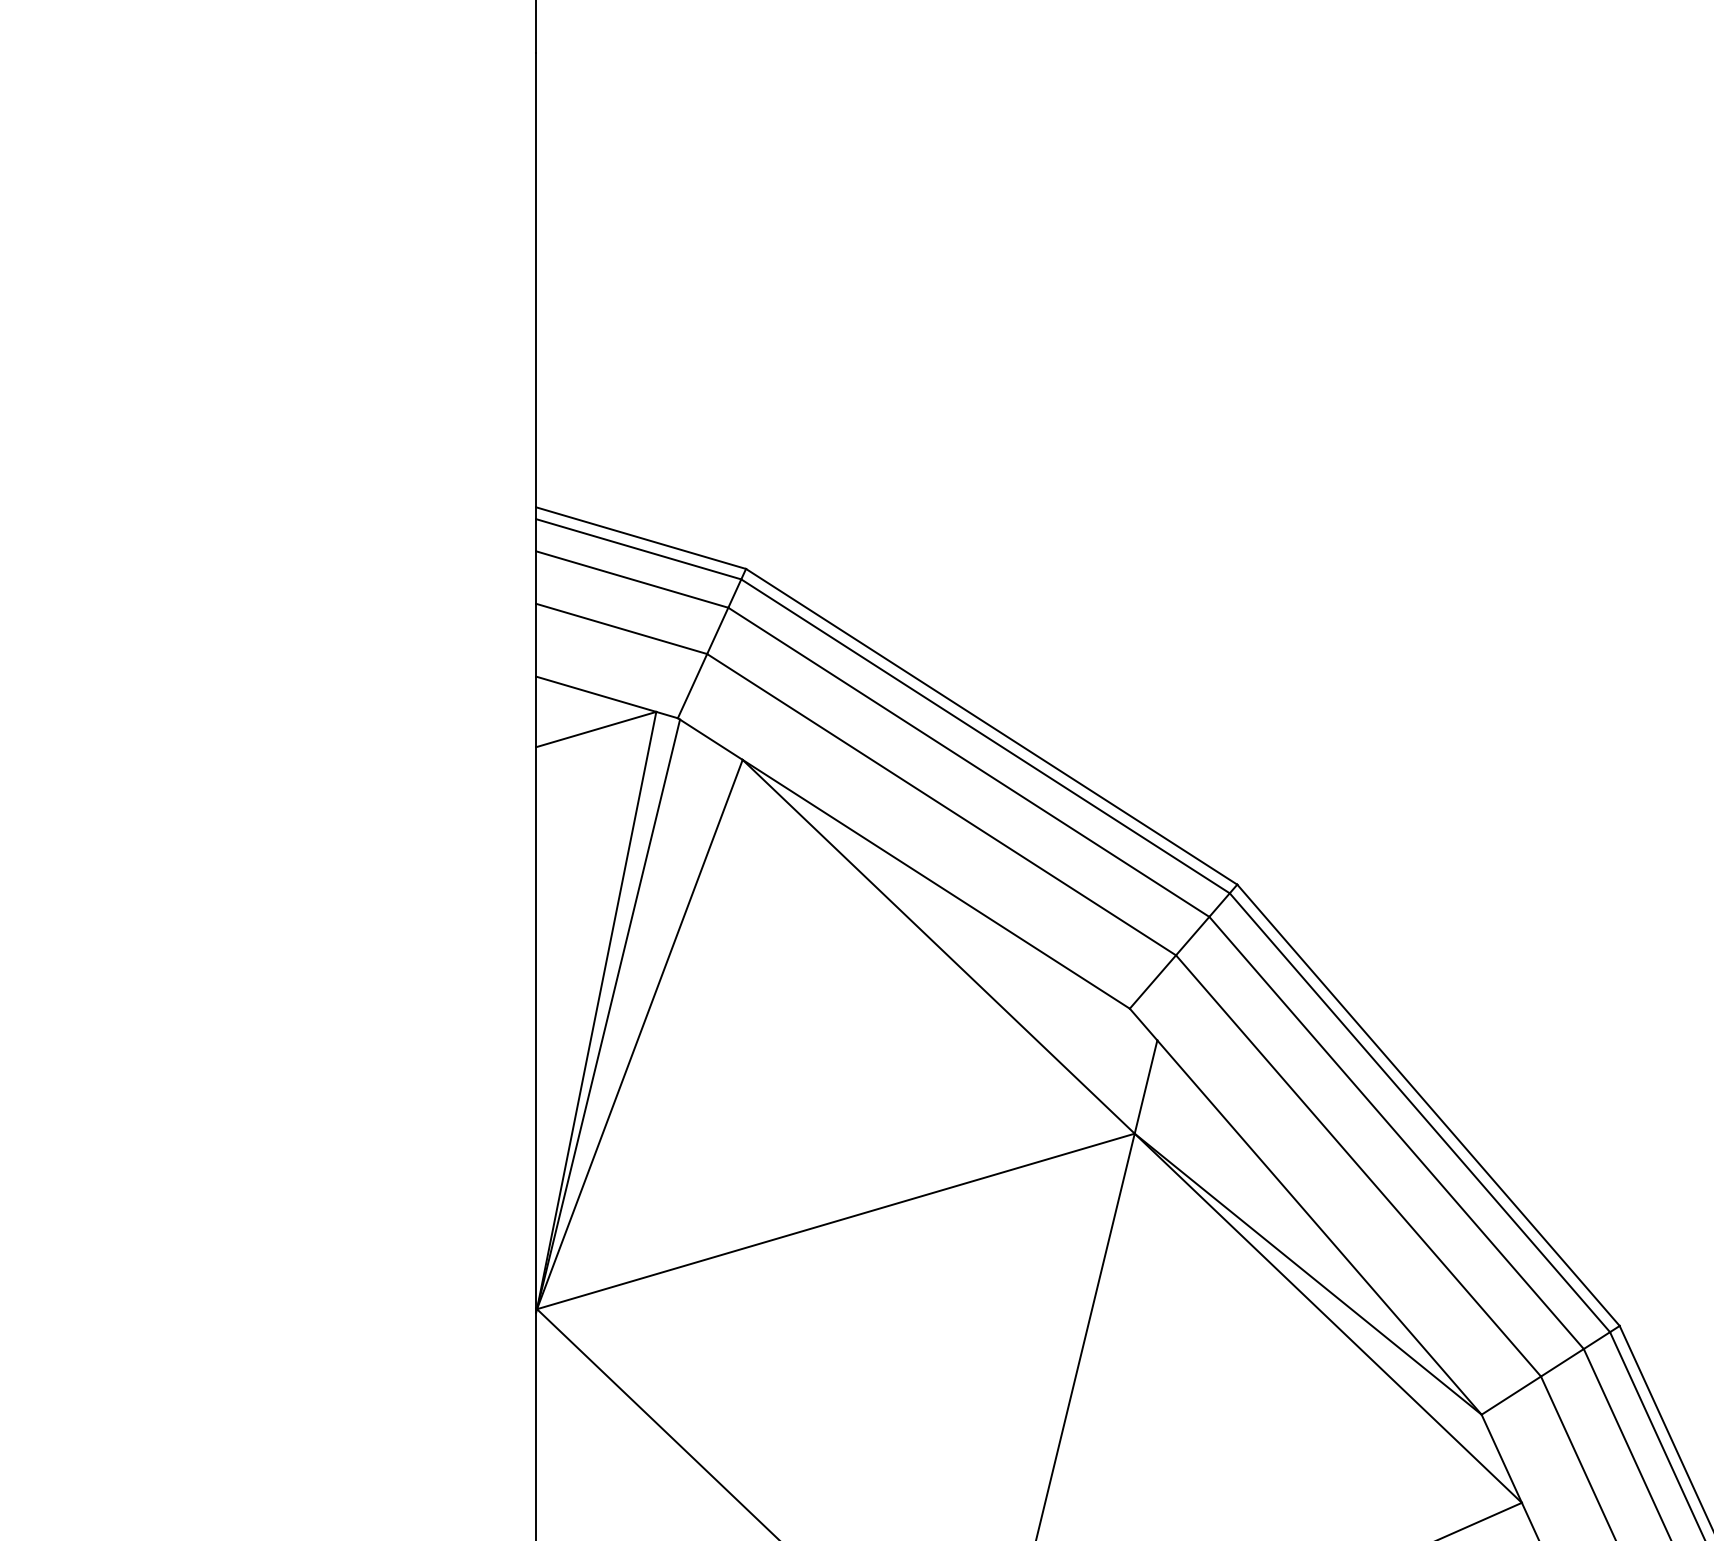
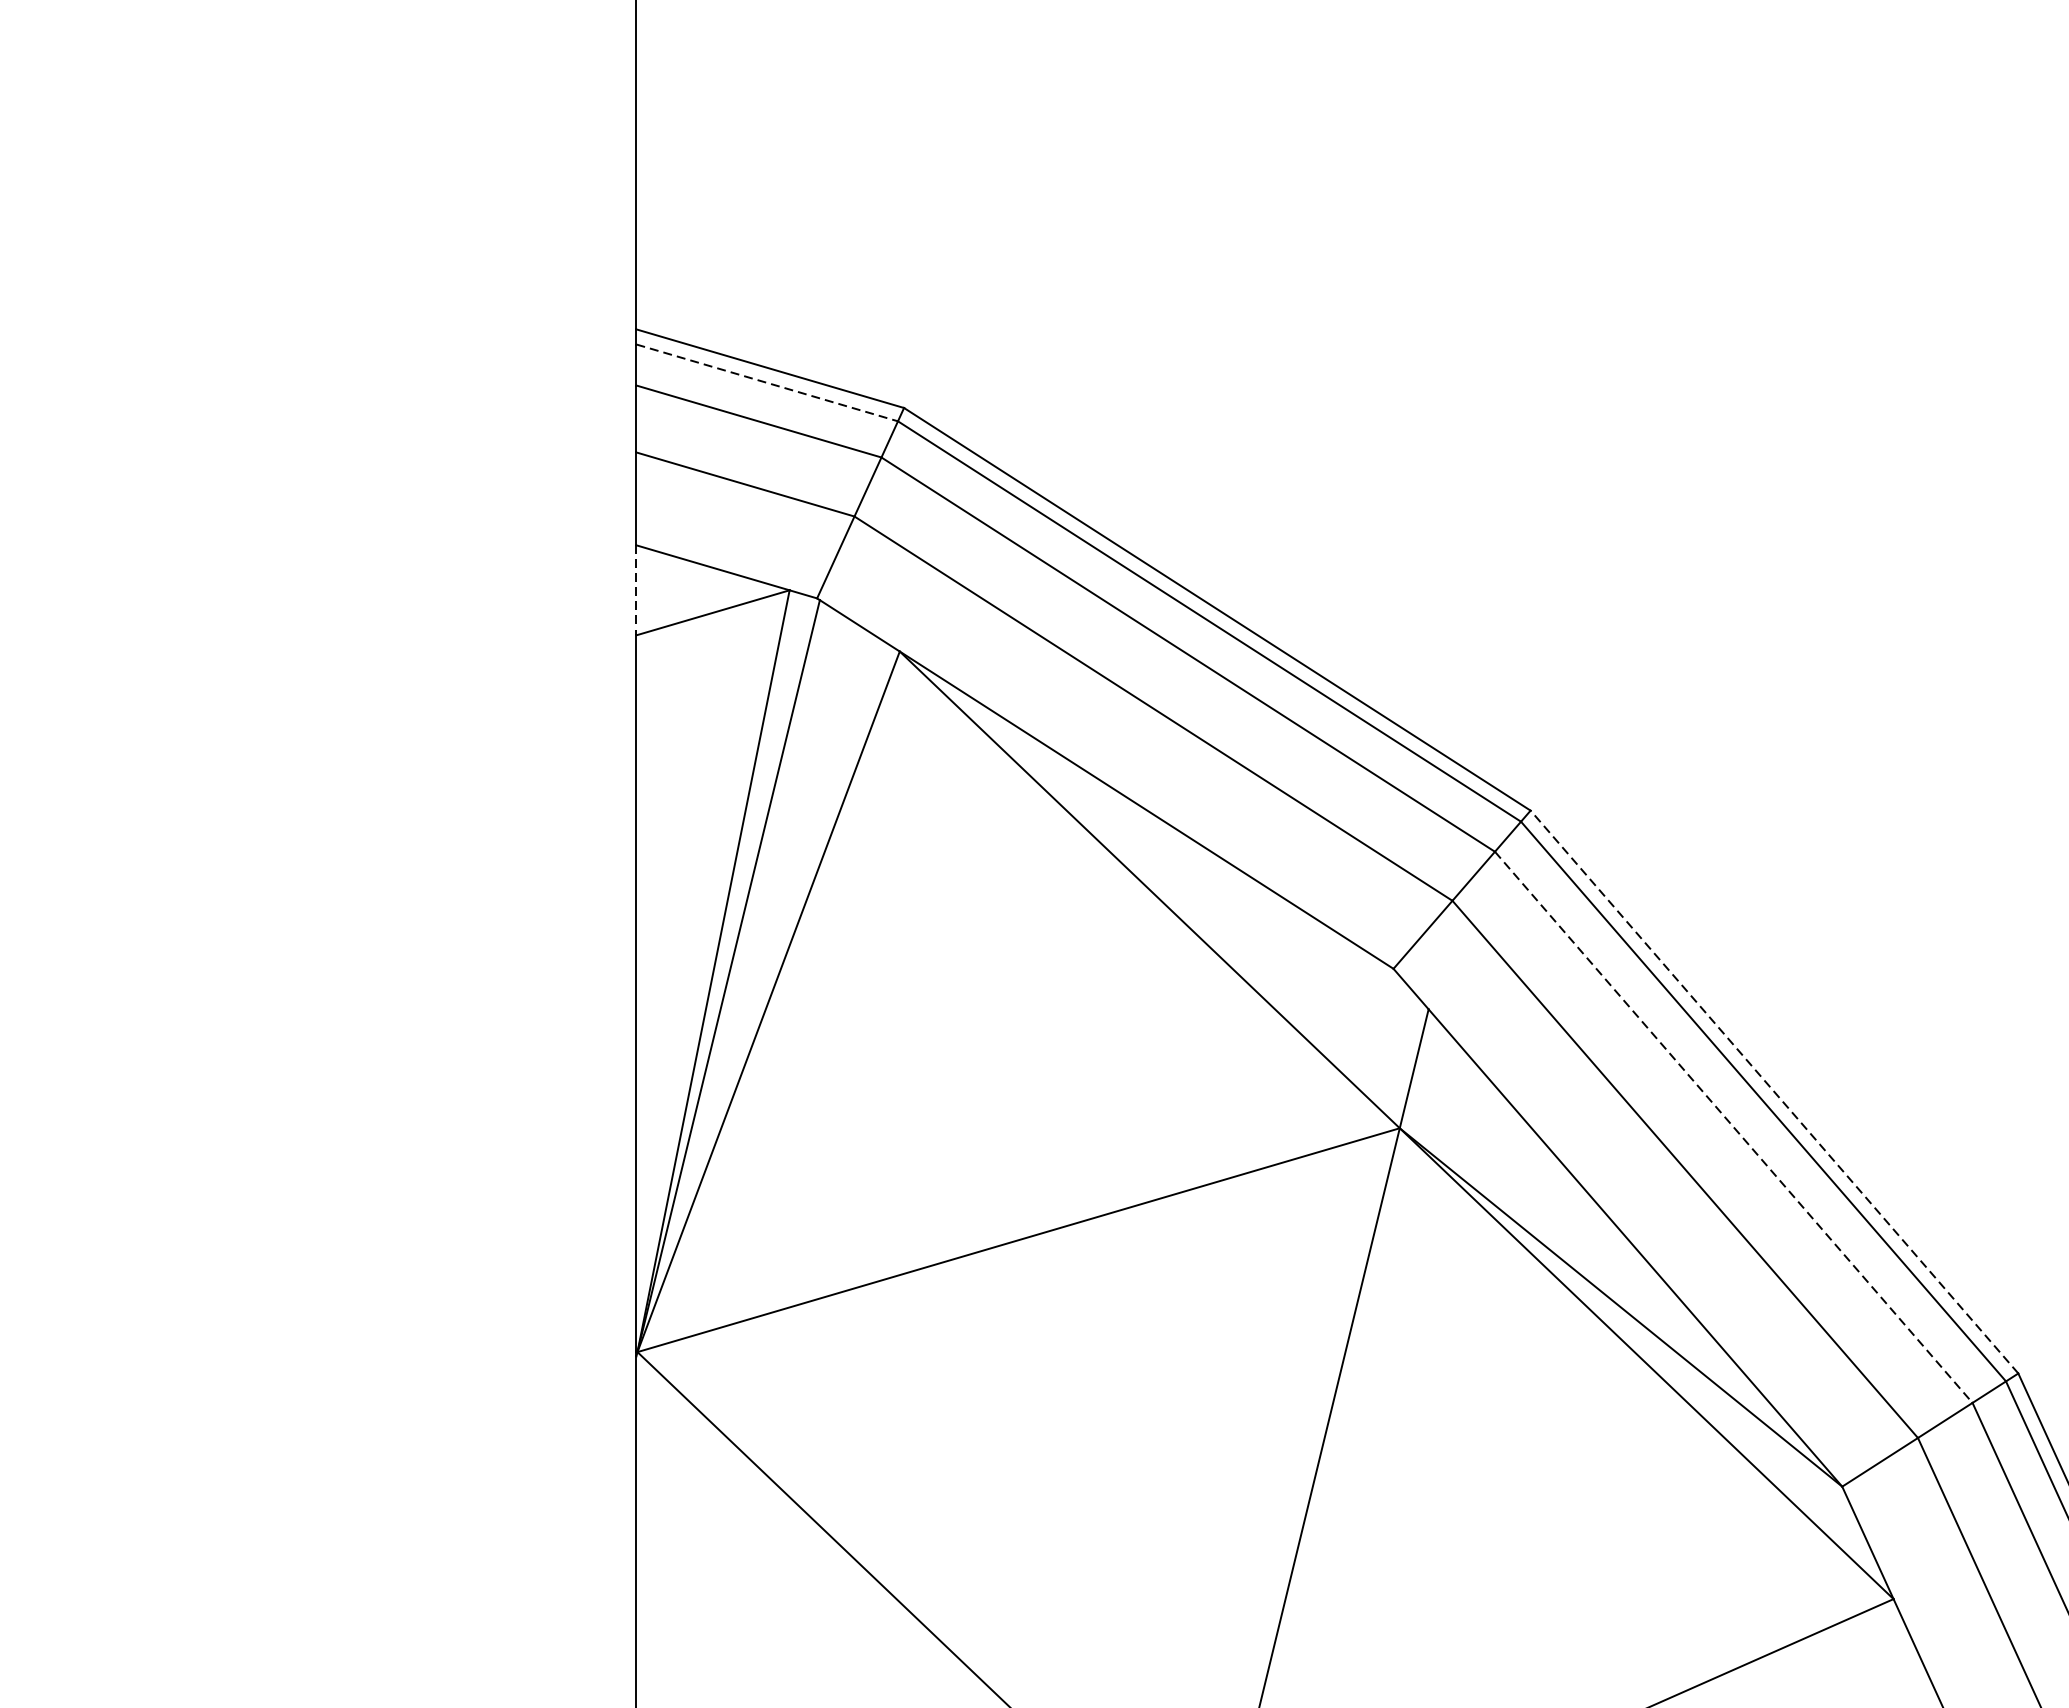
line: (638, 549) -> (766, 383), solid -> dashed
line: (536, 712) -> (636, 591), solid -> dashed
line: (1428, 1105) -> (1774, 1092), solid -> dashed
line: (1396, 1132) -> (1733, 1126), solid -> dashed

